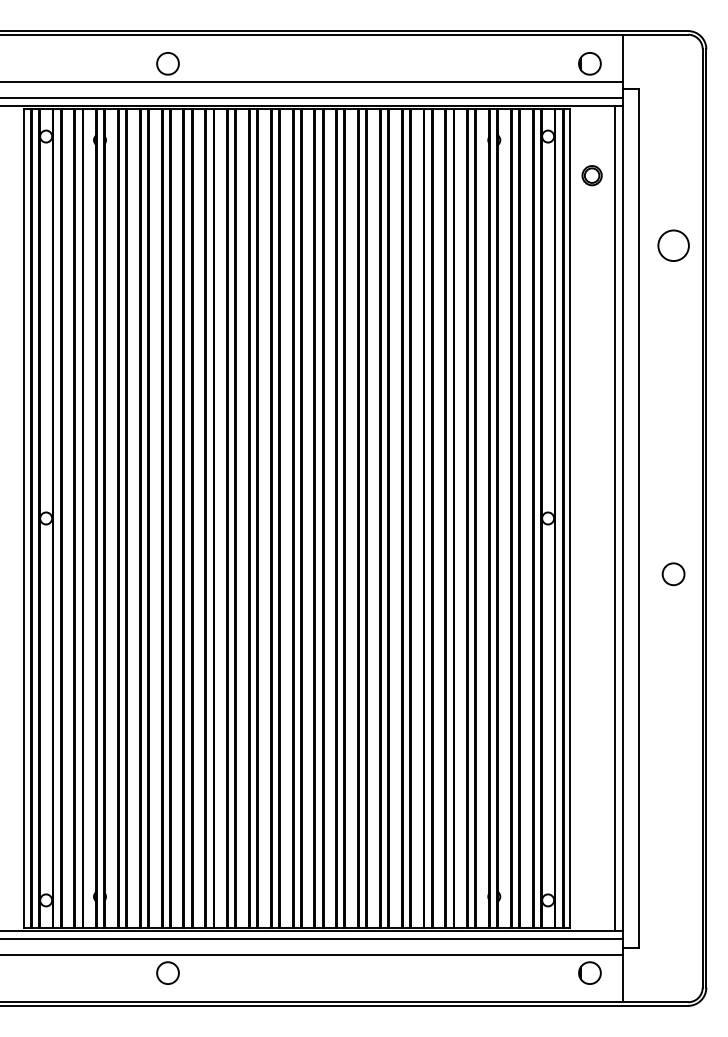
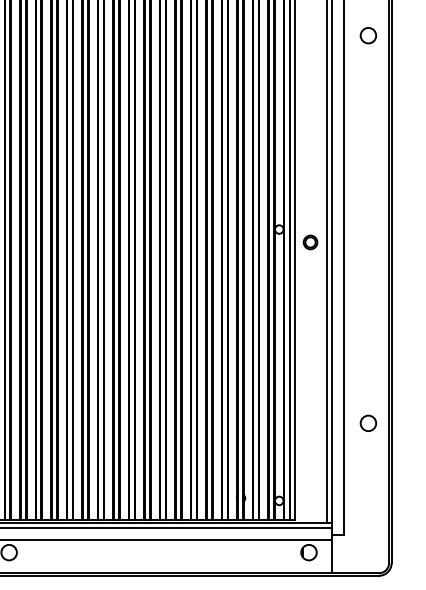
circle: (673, 245) -> (368, 35), size x0.71
part: (591, 536) -> (310, 242), added
circle: (673, 574) -> (368, 423), moved

